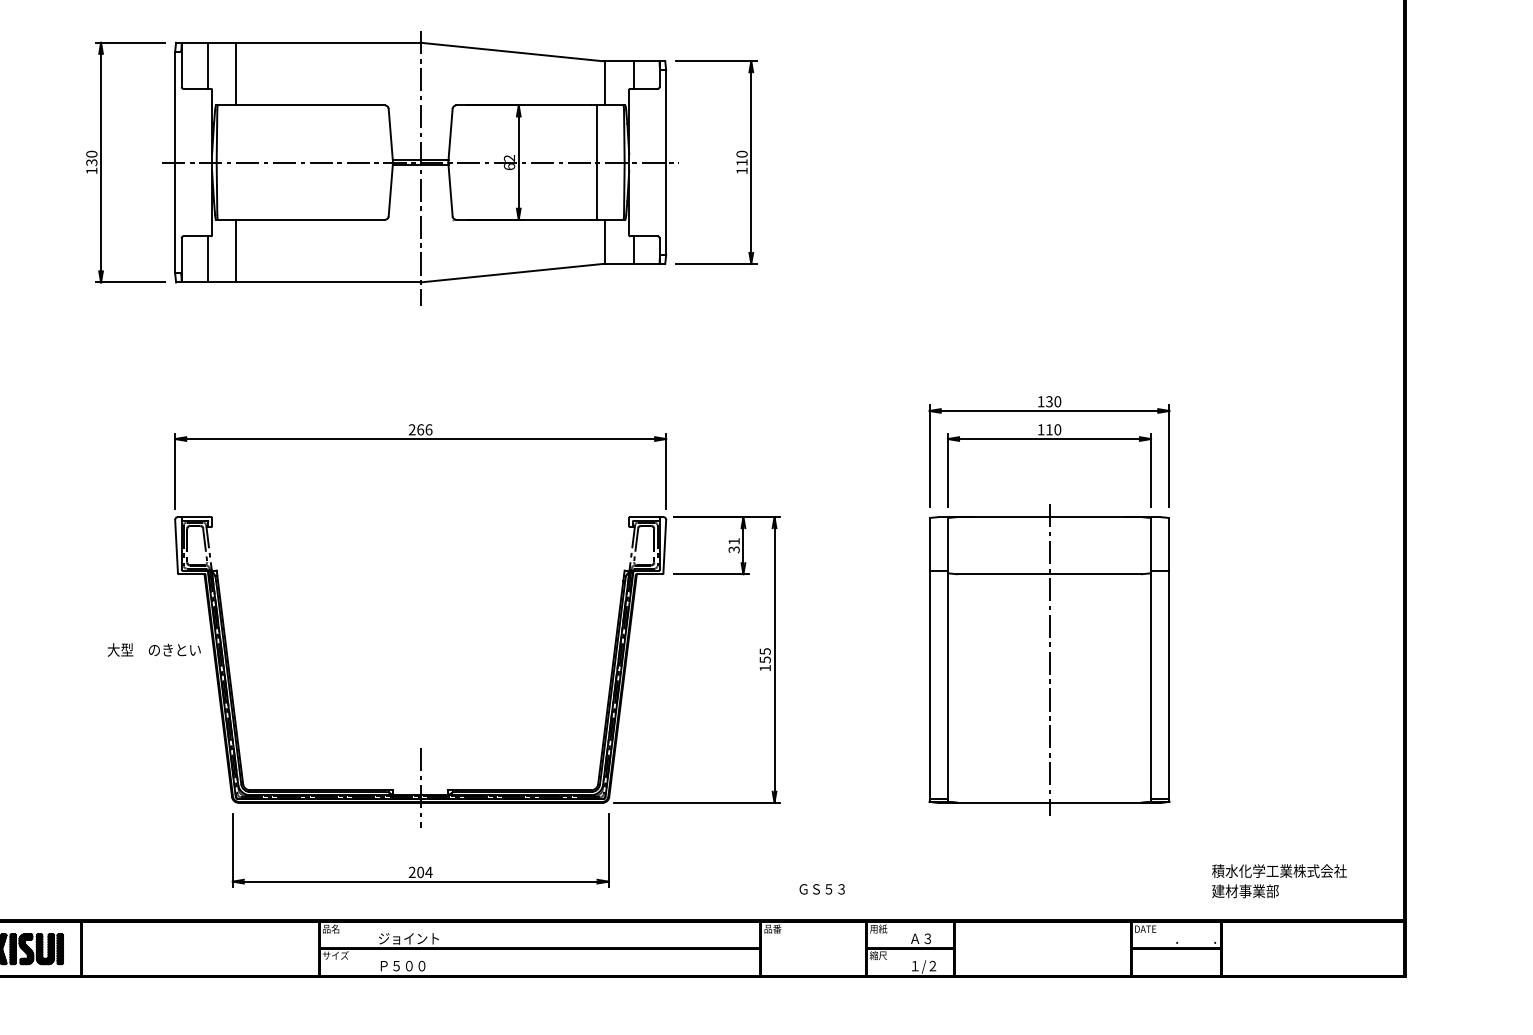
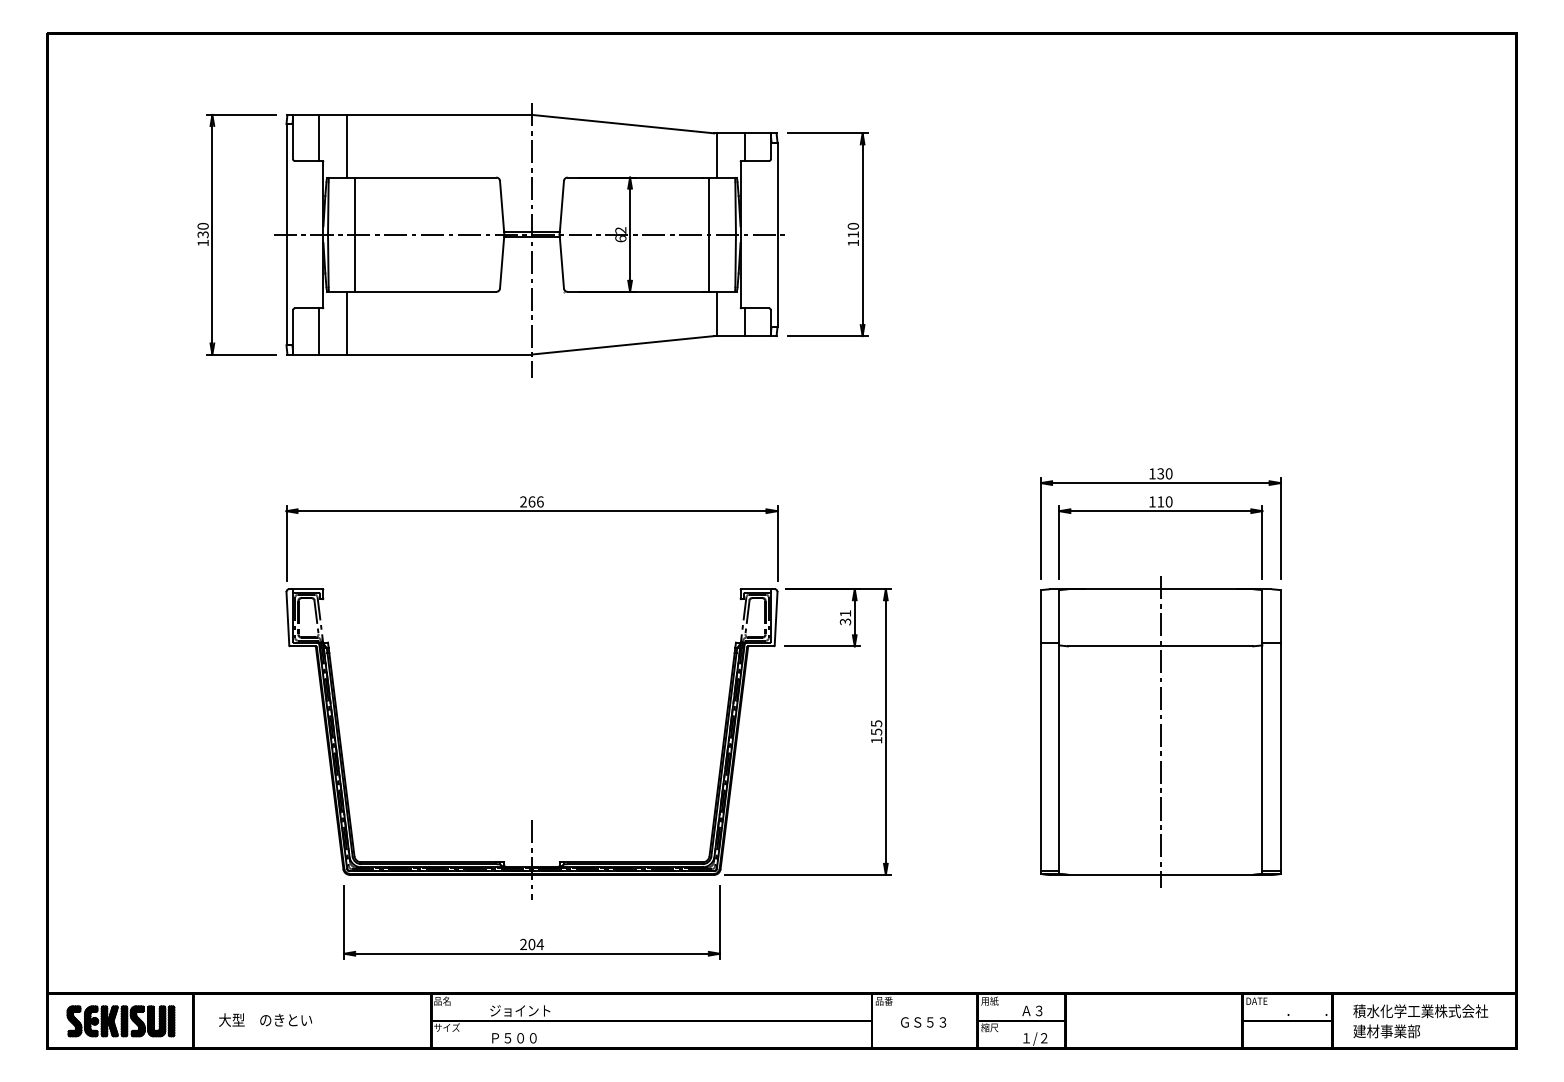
line: (244, 162) -> (355, 234), added
text: (154, 649) -> (265, 1019), moved
text: (1279, 881) -> (1420, 1021), moved
text: (822, 889) -> (923, 1022), moved

